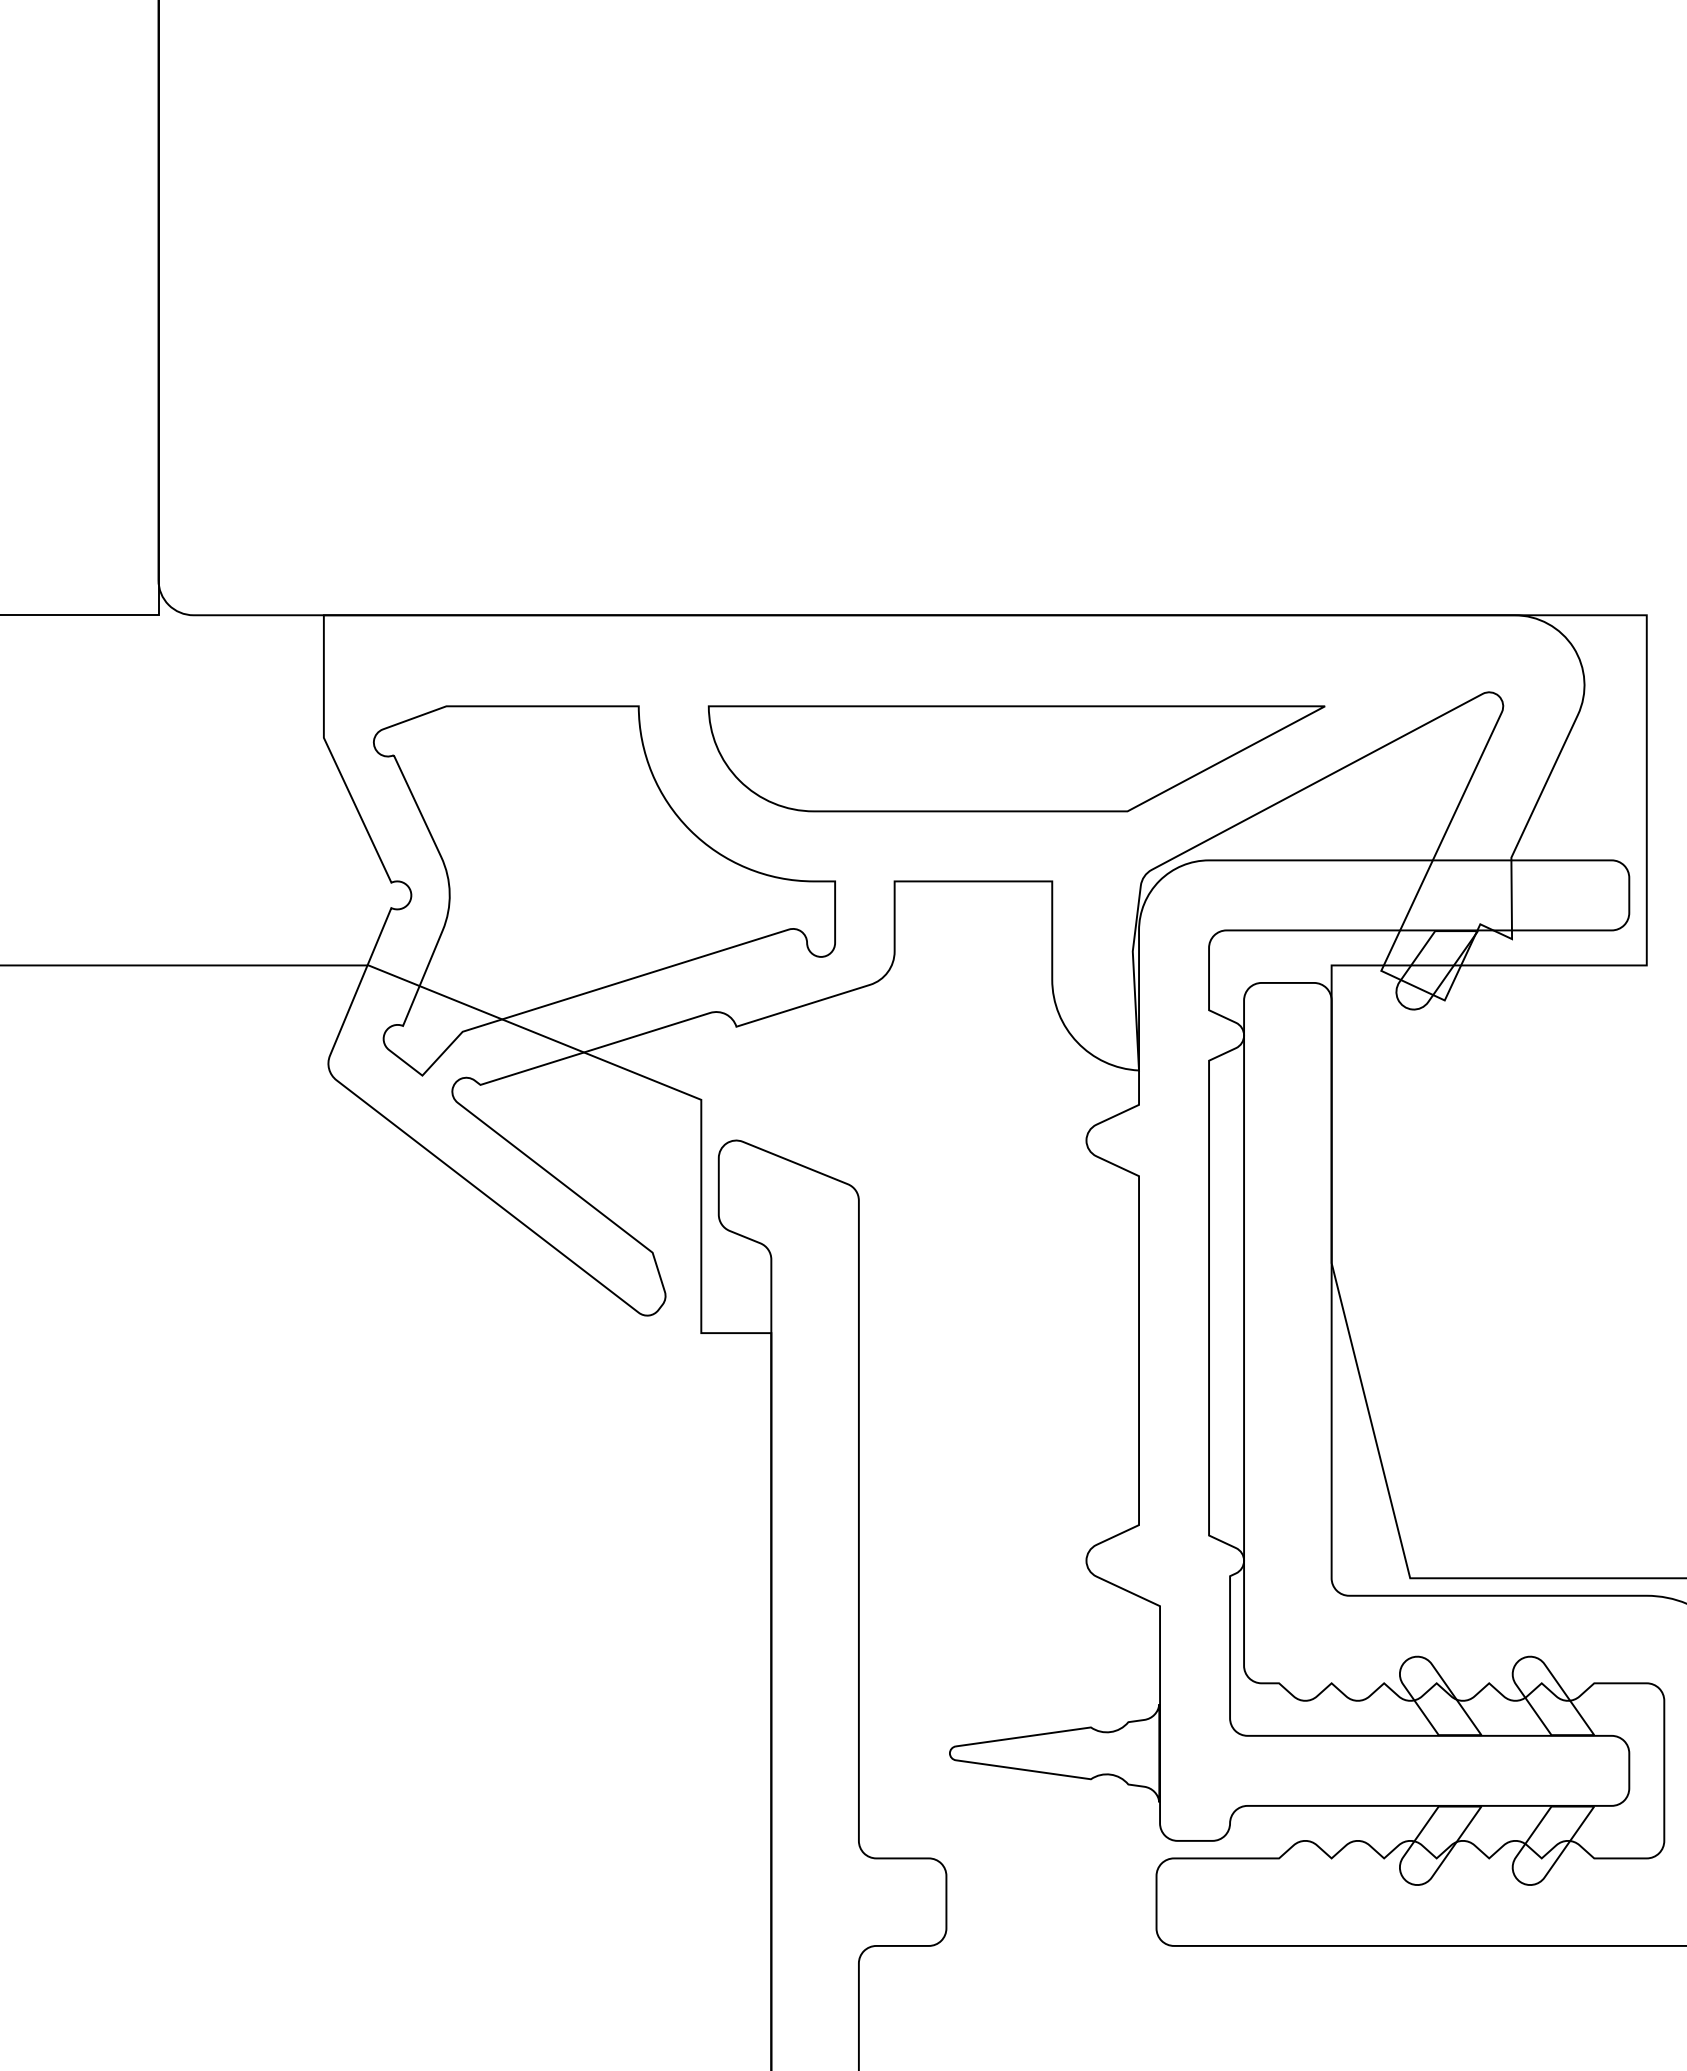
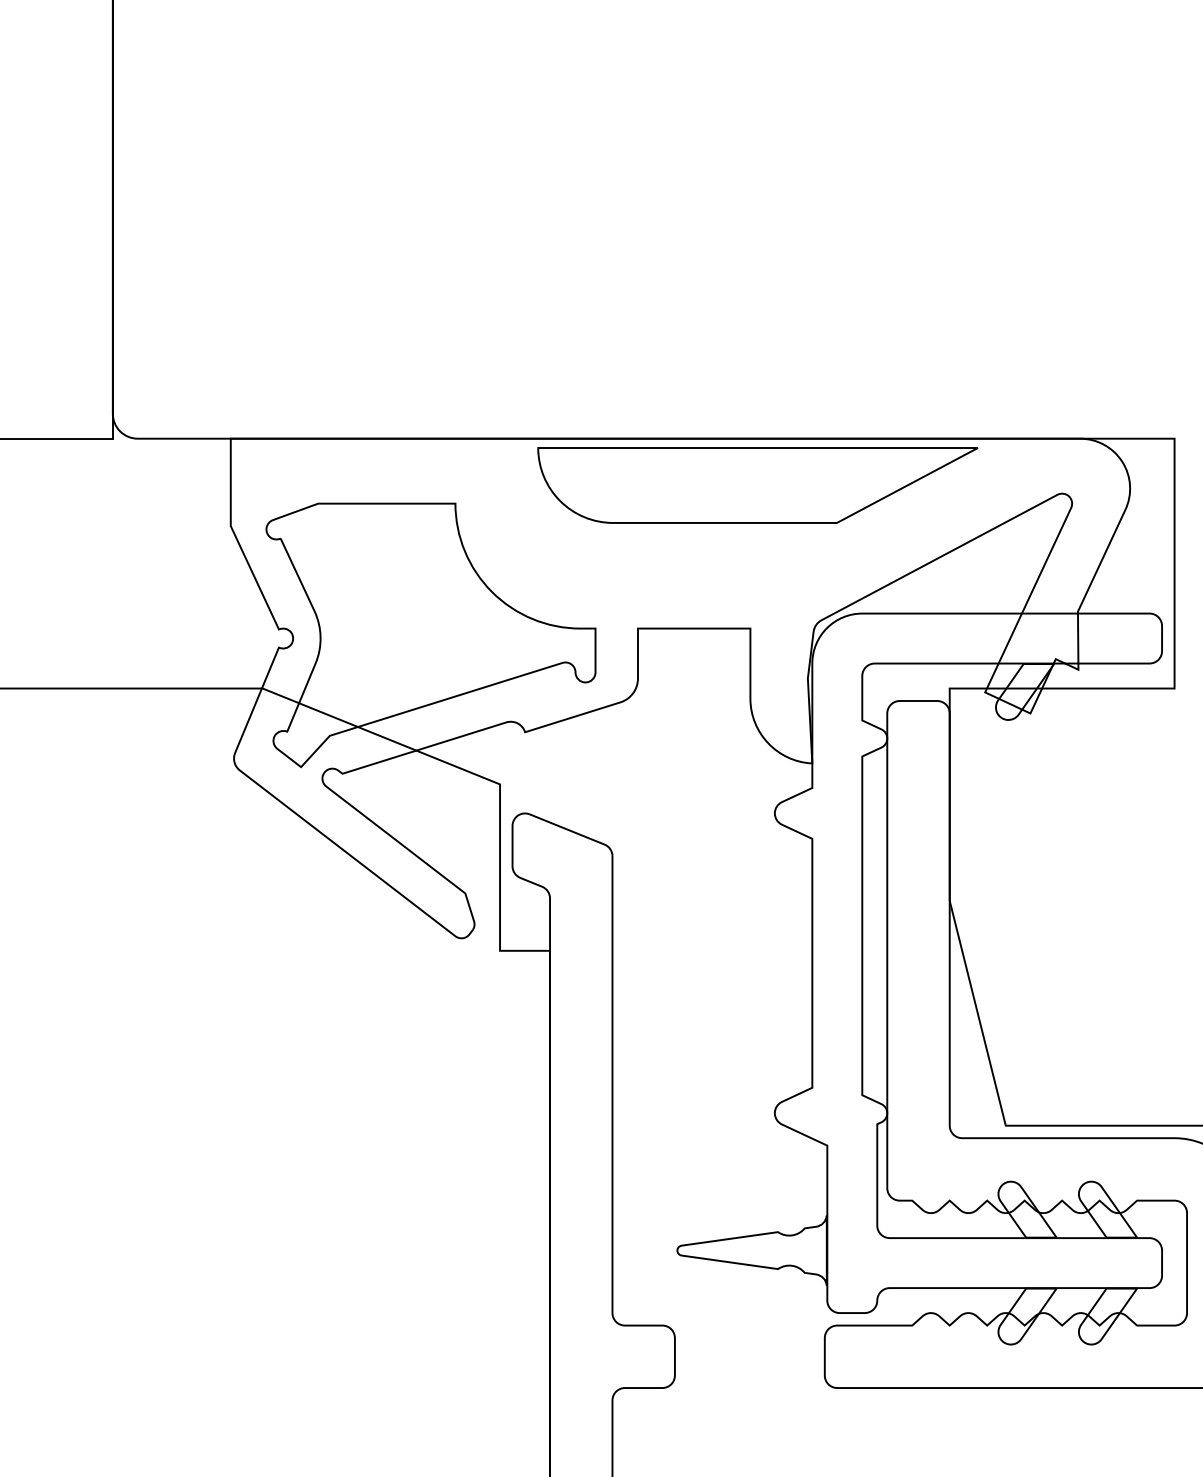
part: (1016, 758) -> (757, 485), moved

